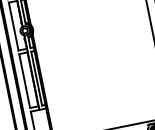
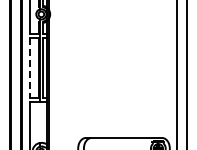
line: (24, 80) -> (30, 67), solid -> dashed

